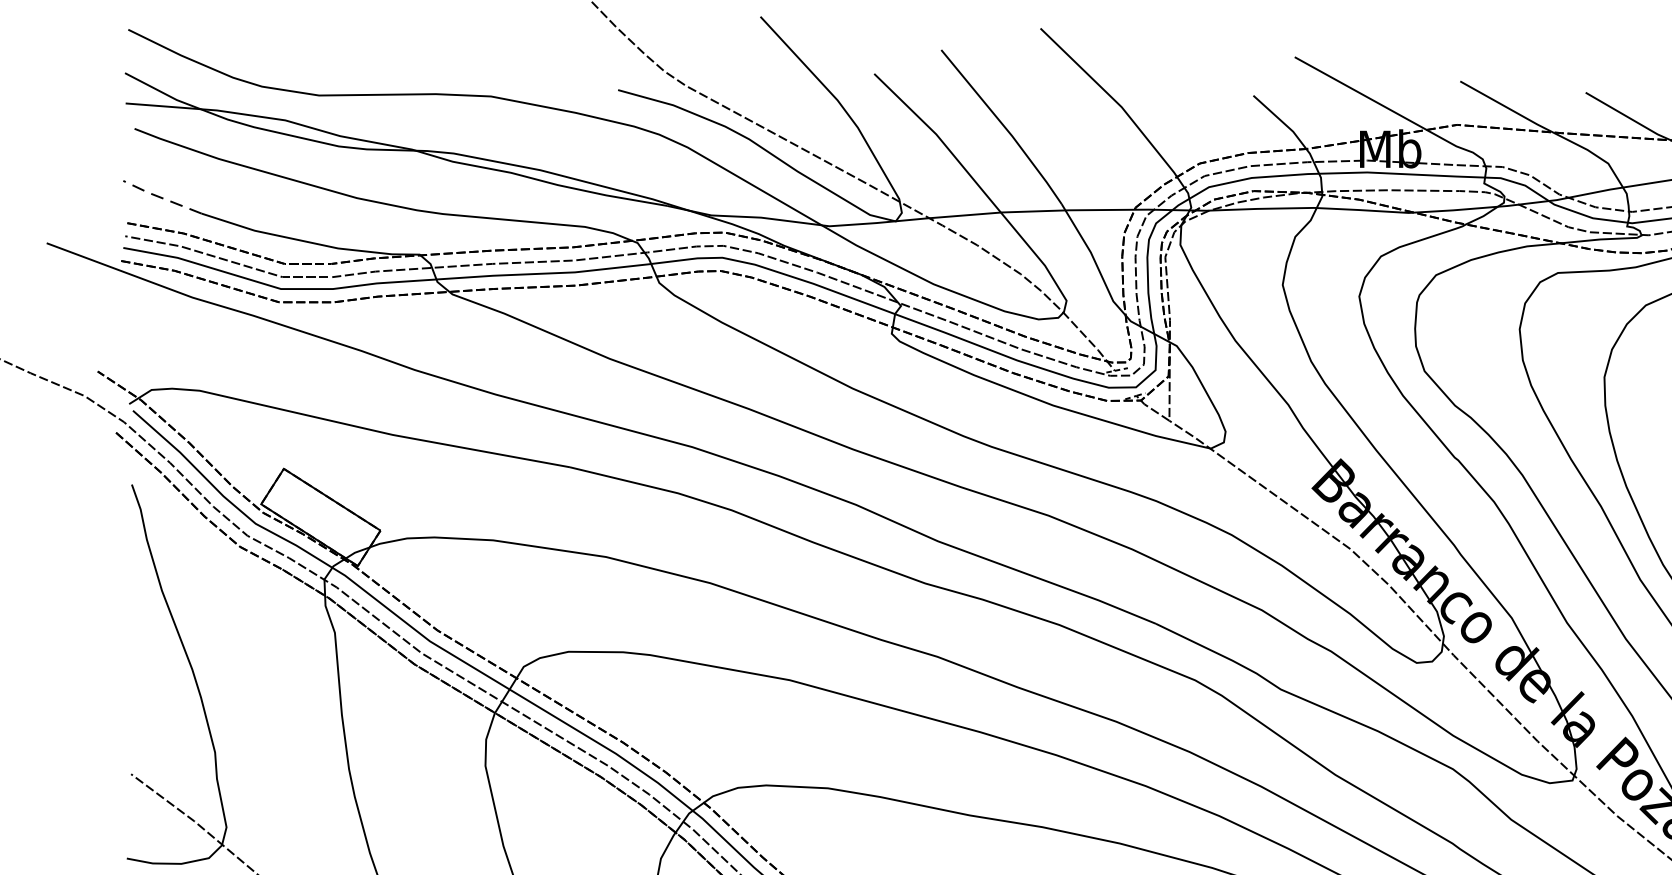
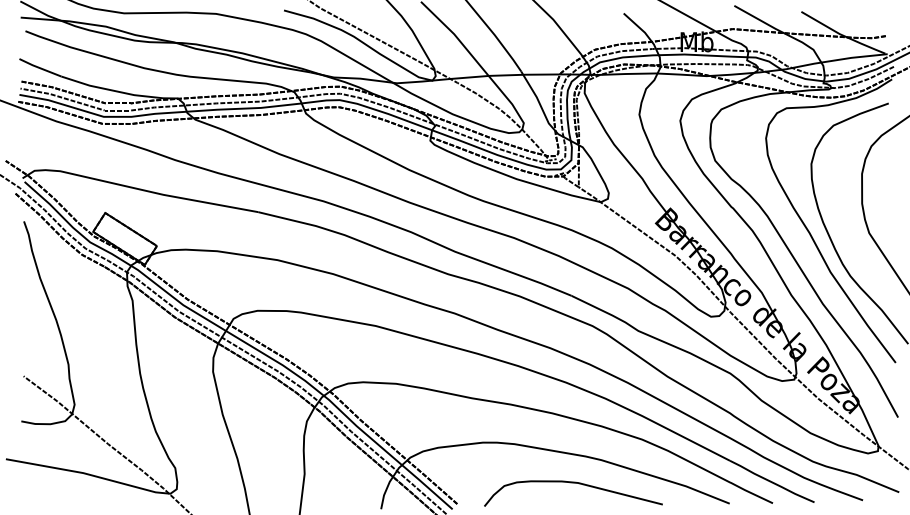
line: (160, 196) -> (39, 67), dashed -> solid

